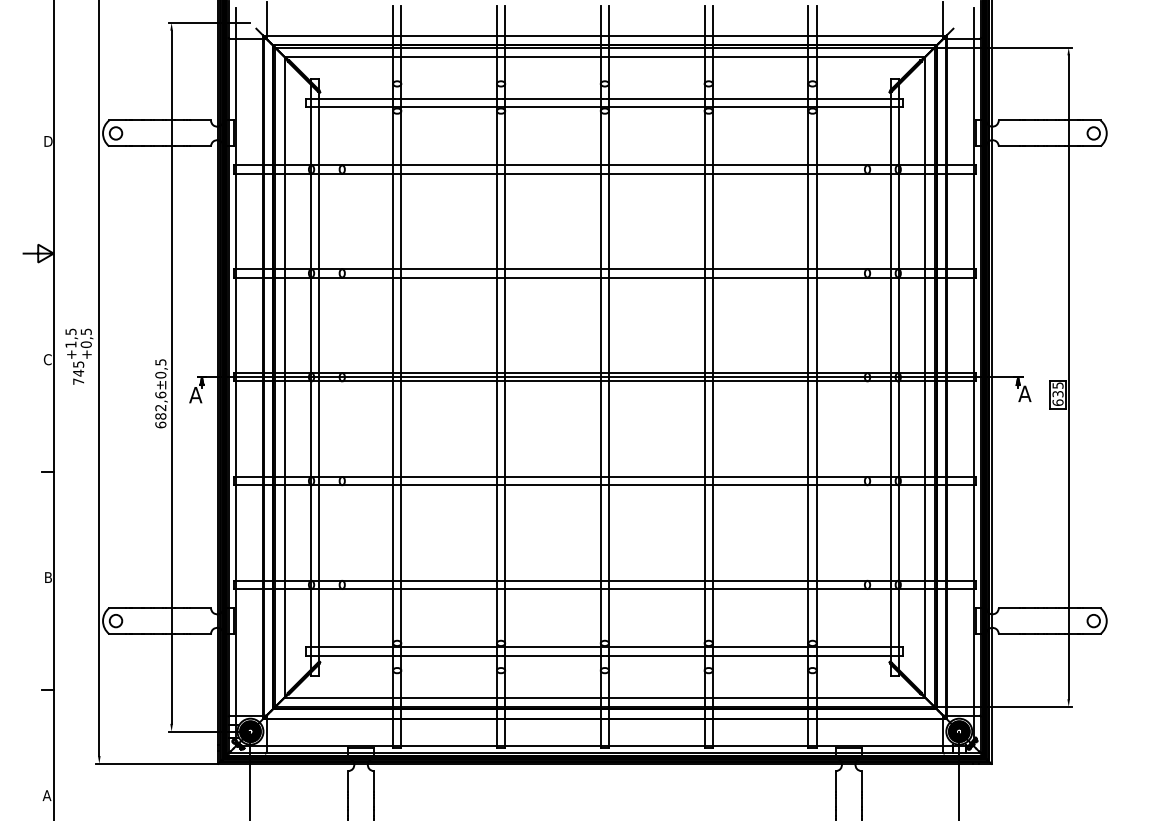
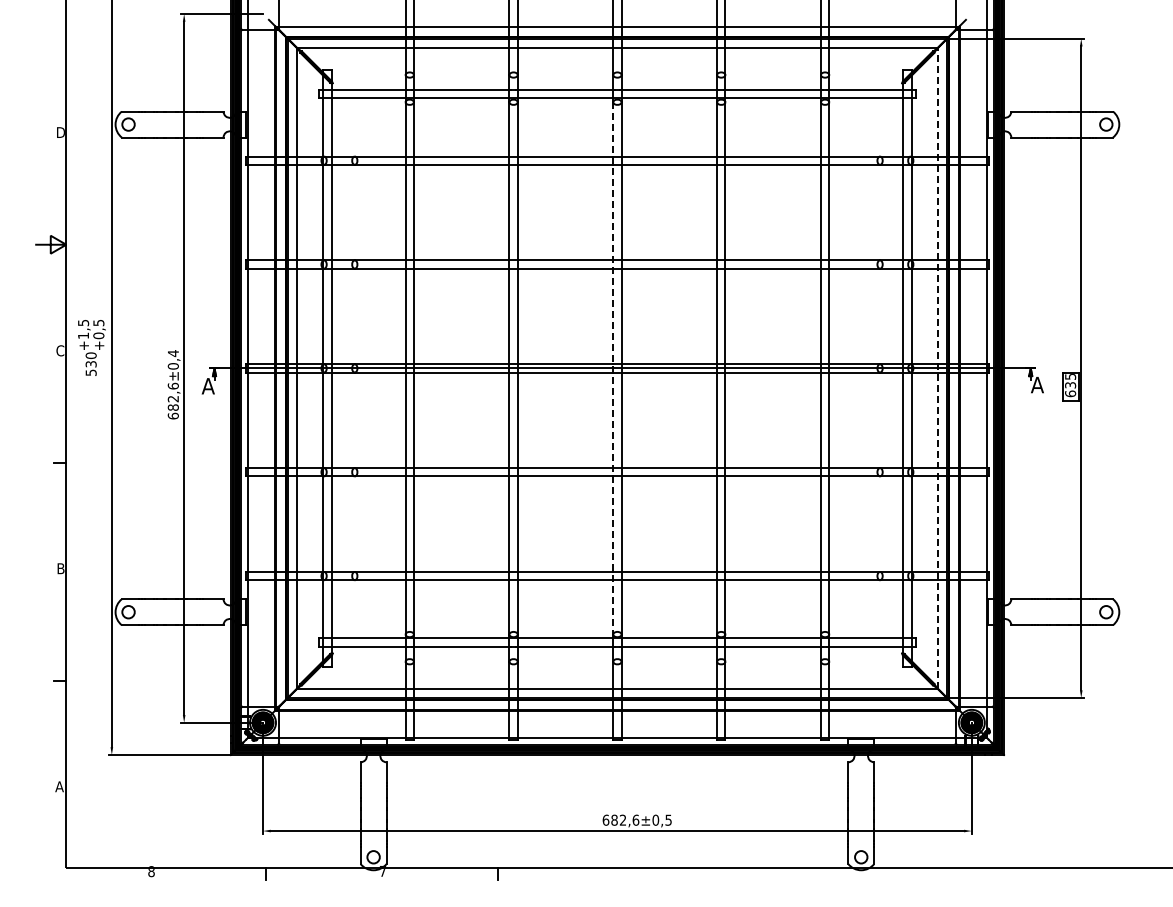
text: (160, 362) -> (173, 353), ±0,5 -> ±0,4
text: (77, 372) -> (90, 363), 745 -> 530
line: (924, 376) -> (937, 367), solid -> dashed
line: (600, 377) -> (613, 368), solid -> dashed

